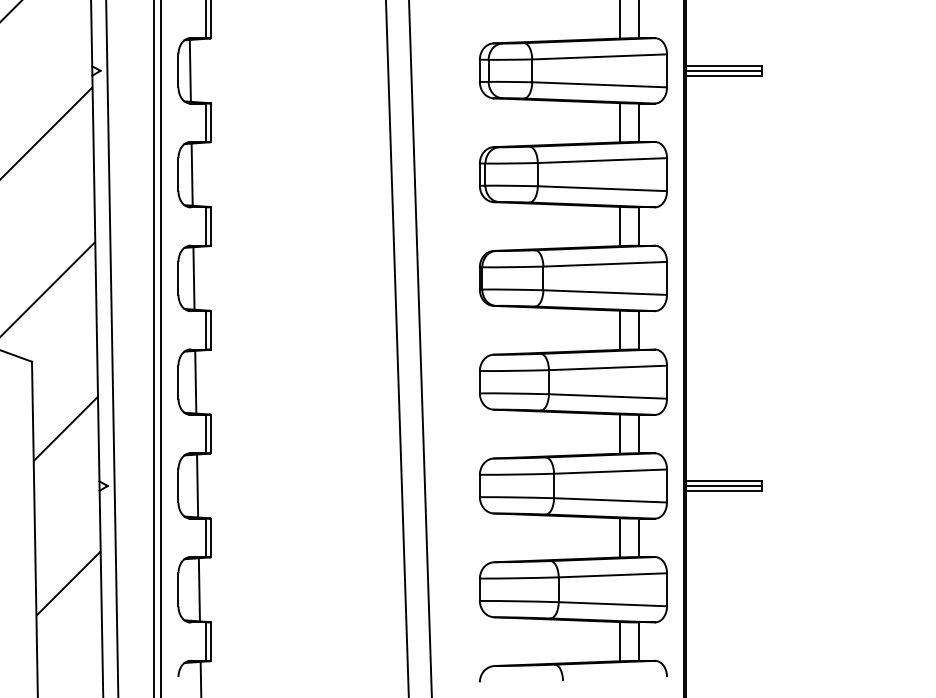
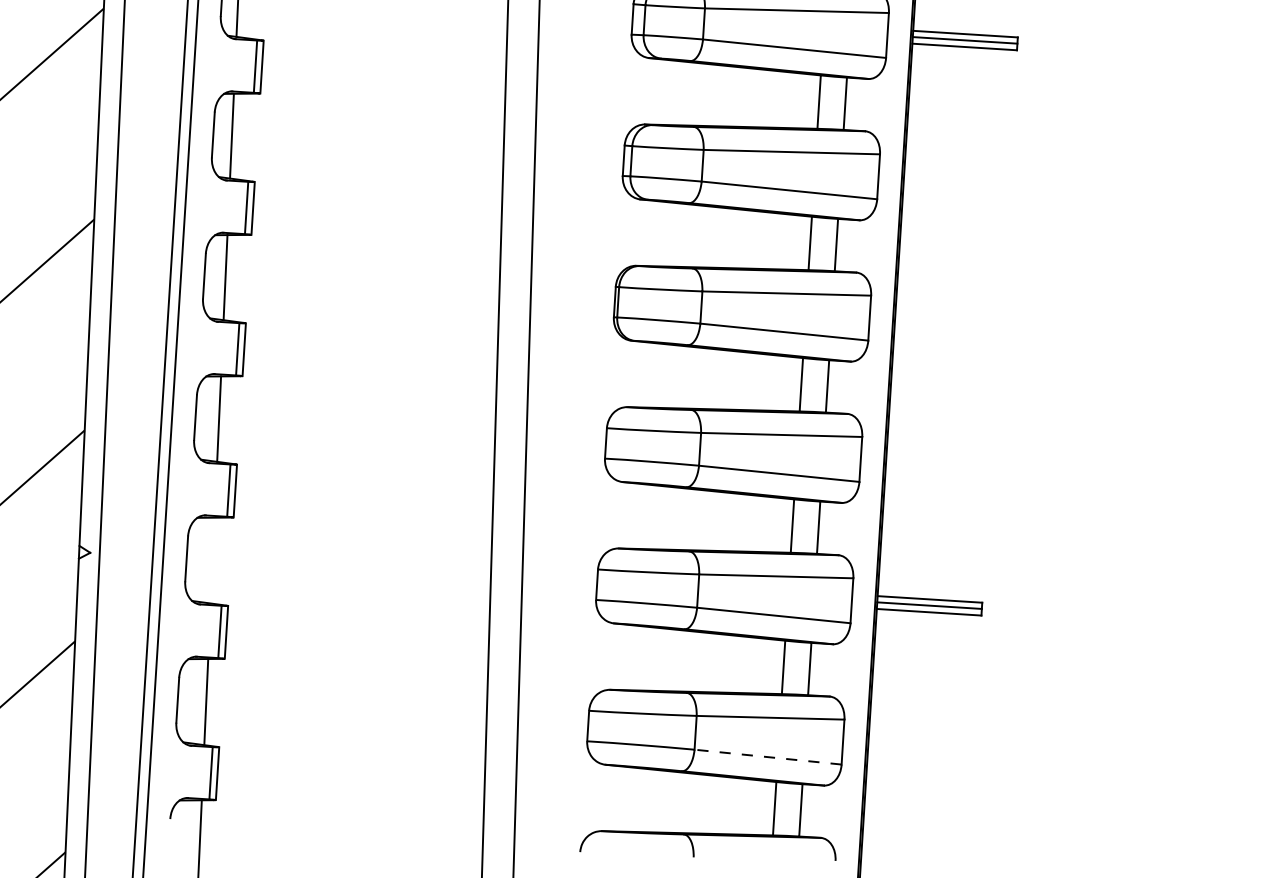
line: (197, 485) -> (212, 559), removed
line: (612, 604) -> (767, 757), solid -> dashed

